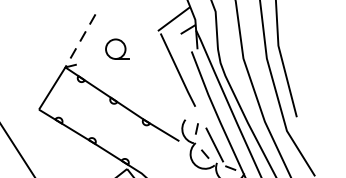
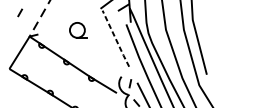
line: (52, 36) -> (19, 12), added
part: (117, 48) -> (78, 29), moved
line: (177, 70) -> (115, 38), solid -> dashed

